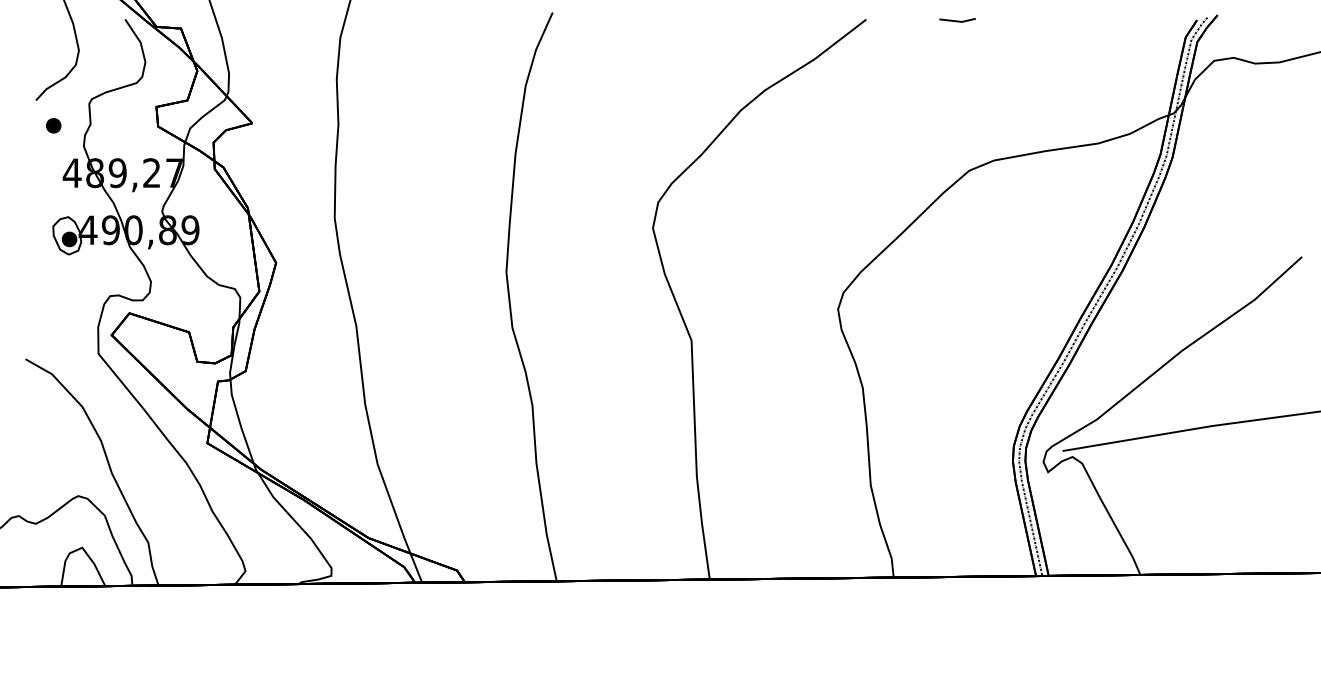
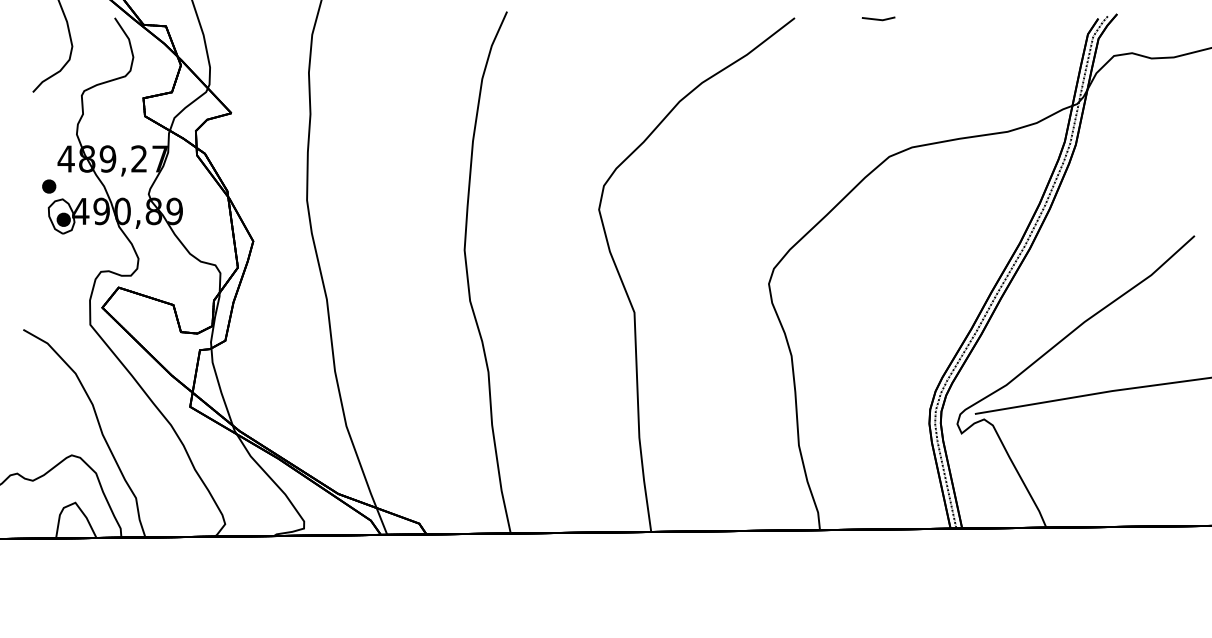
part: (54, 125) -> (49, 186), moved

